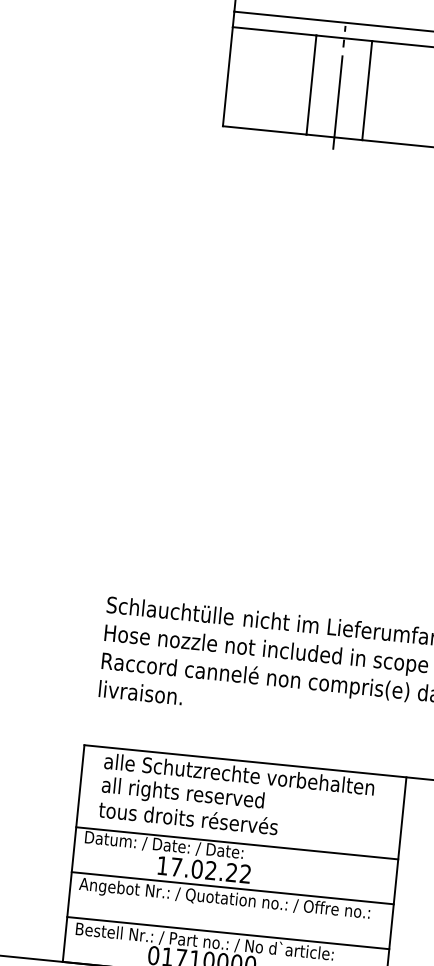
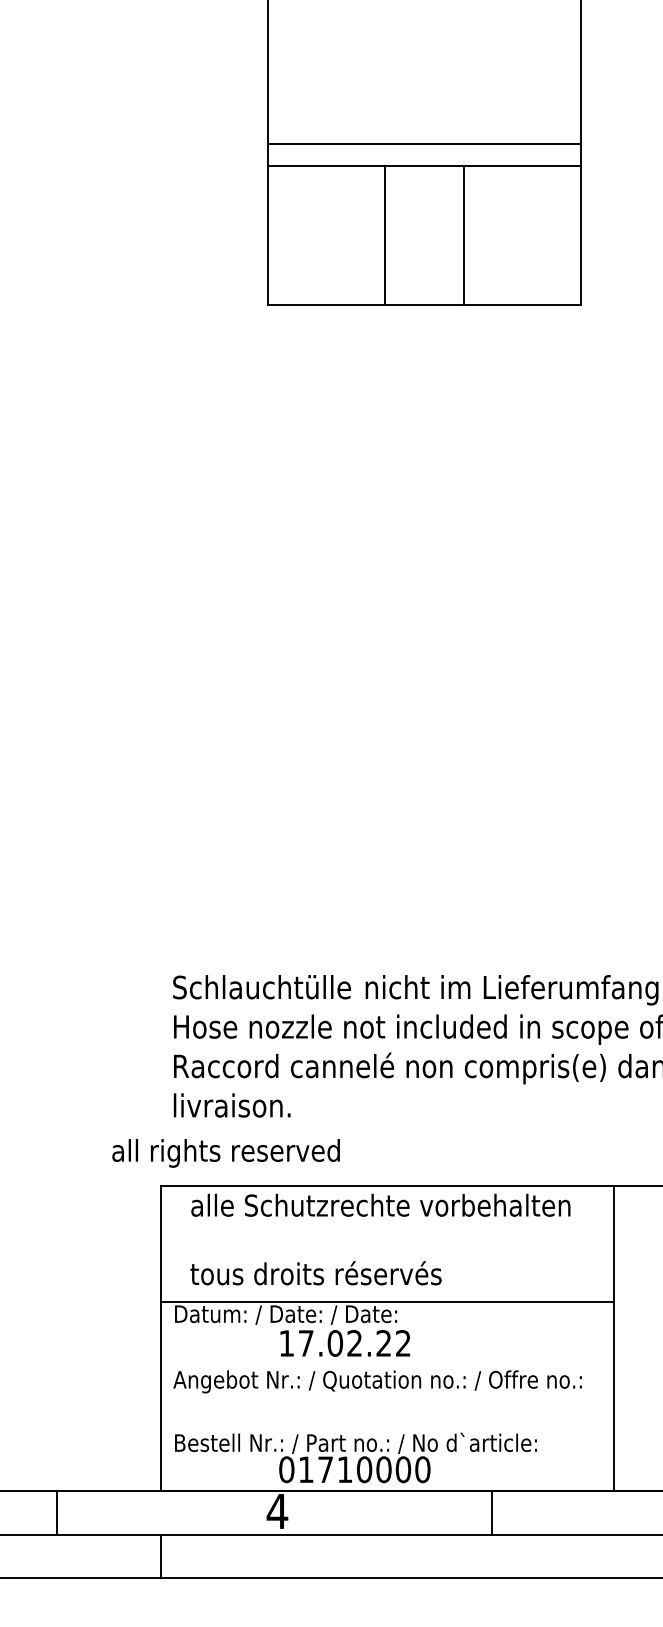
line: (339, 87) -> (424, 235), removed
text: (182, 794) -> (225, 1153), moved
line: (232, 887) -> (387, 1364), removed
line: (228, 932) -> (387, 1427), removed

